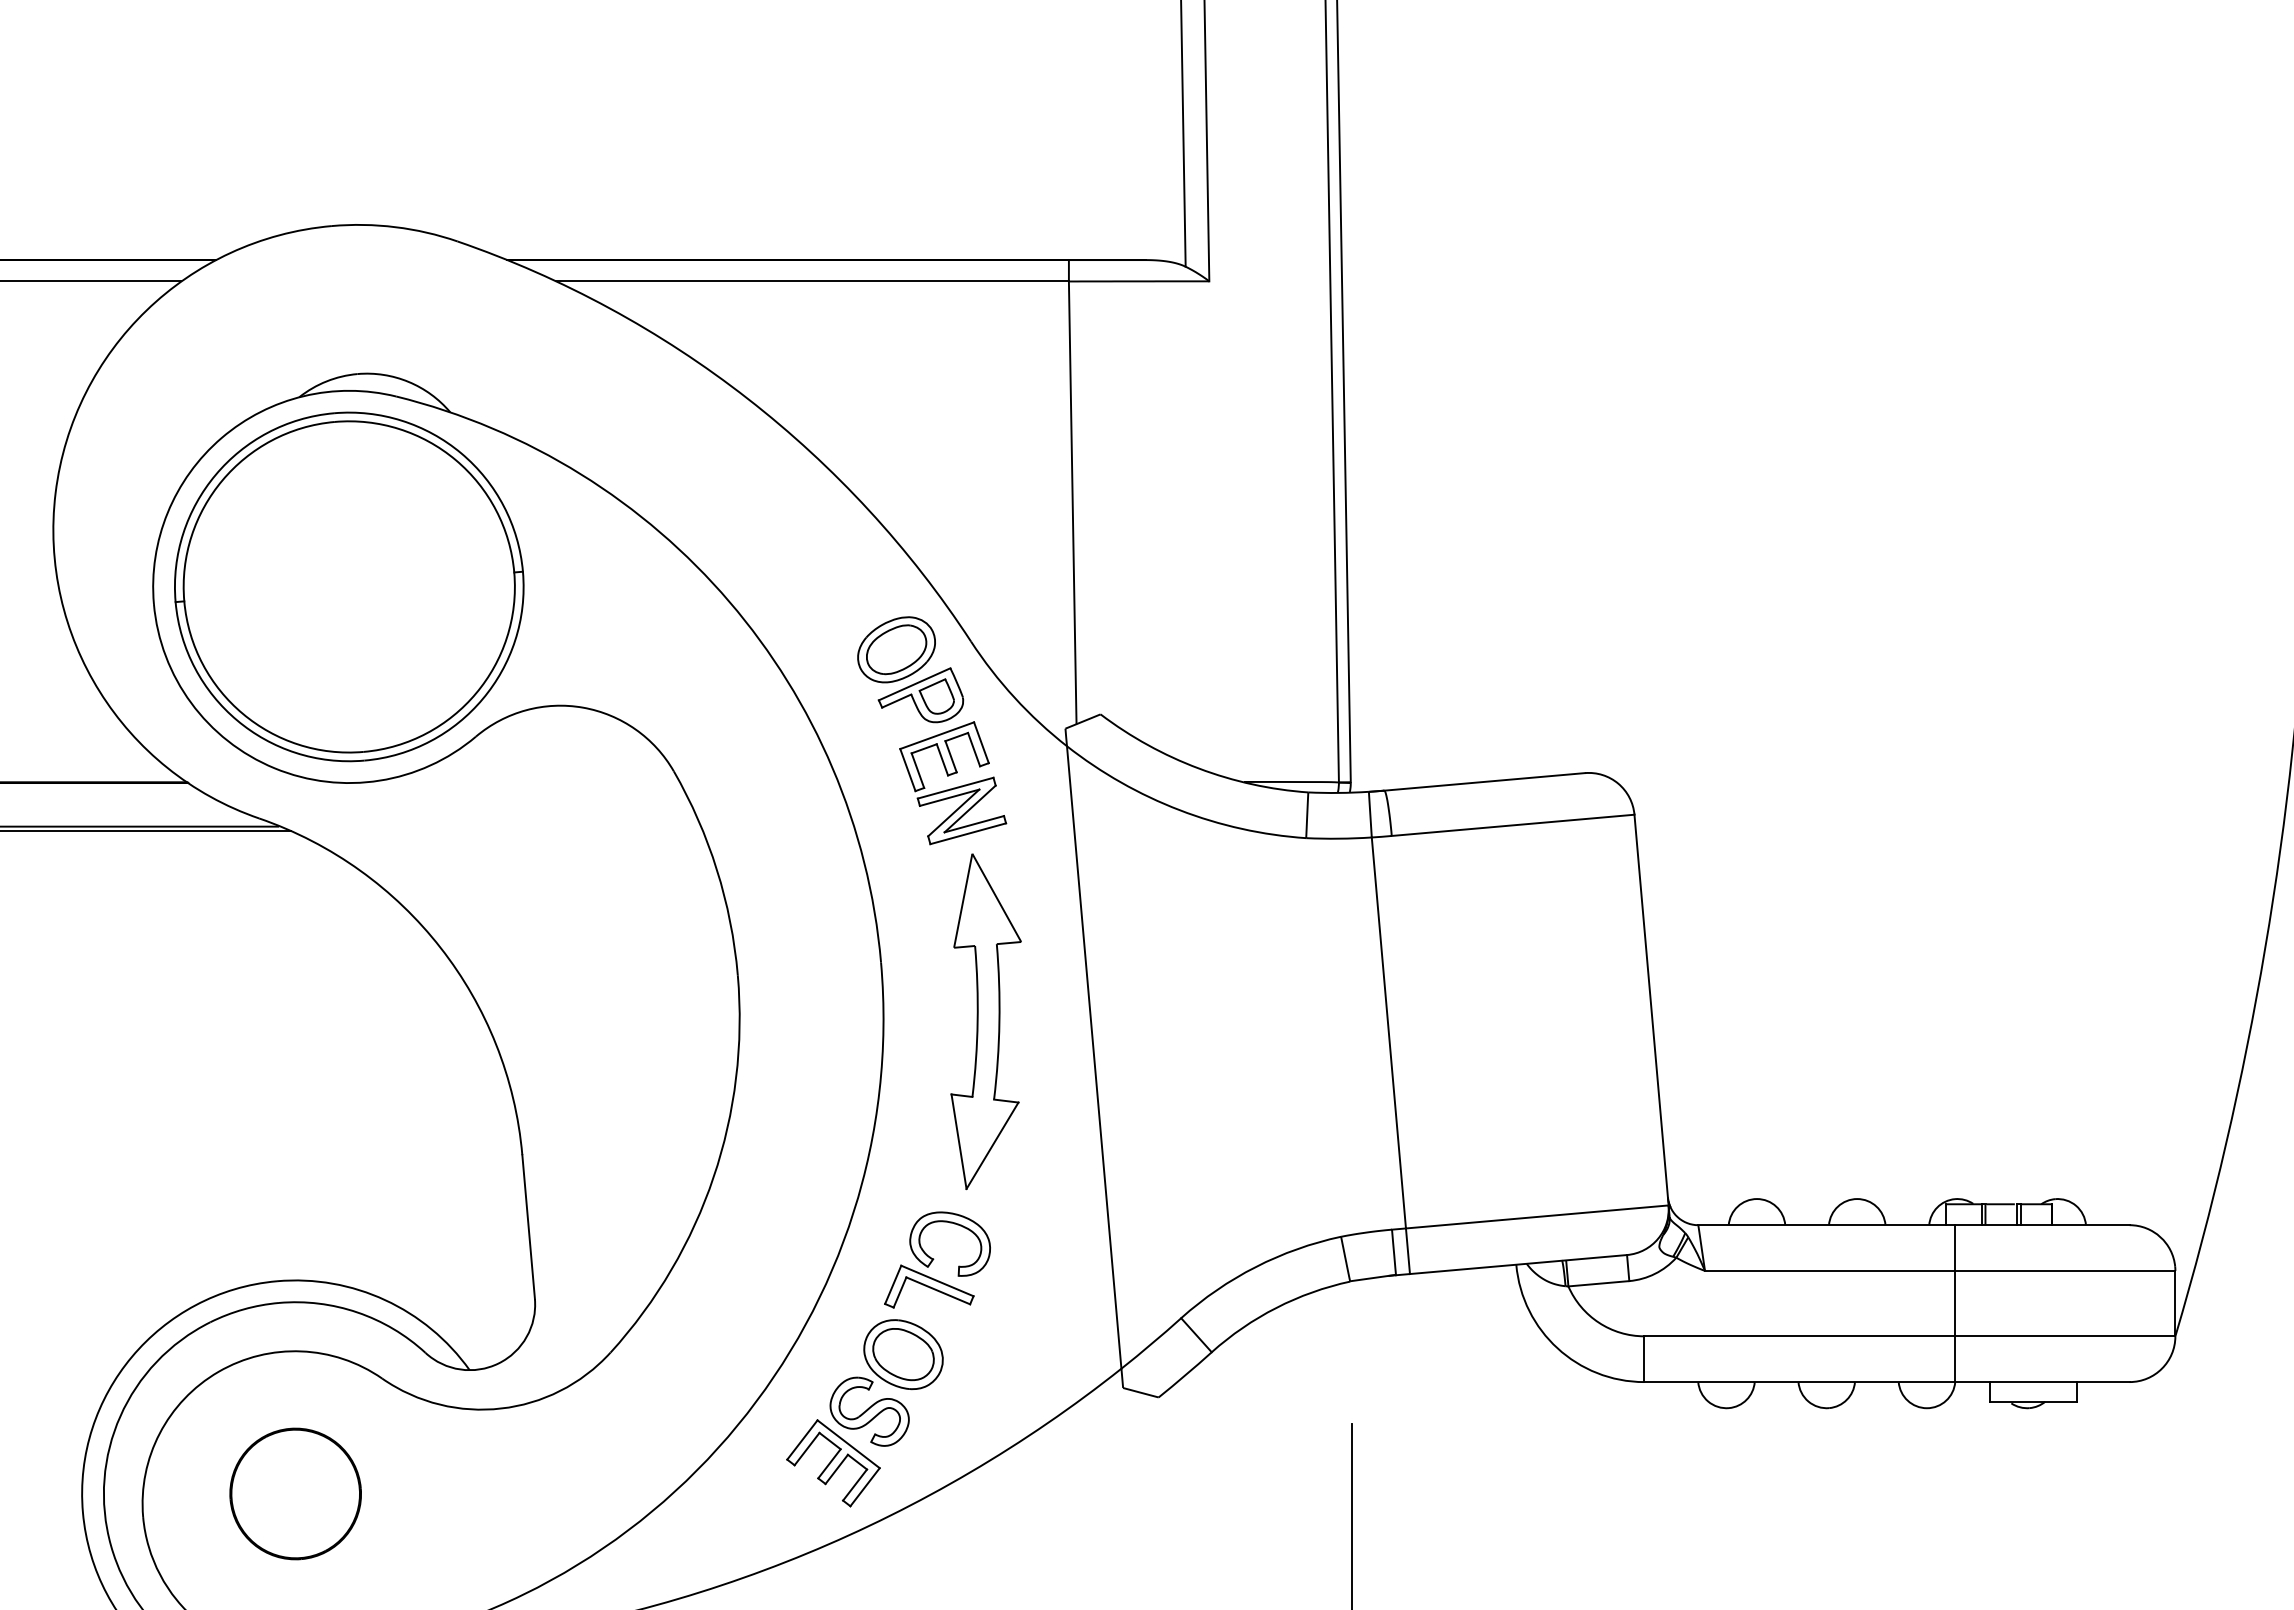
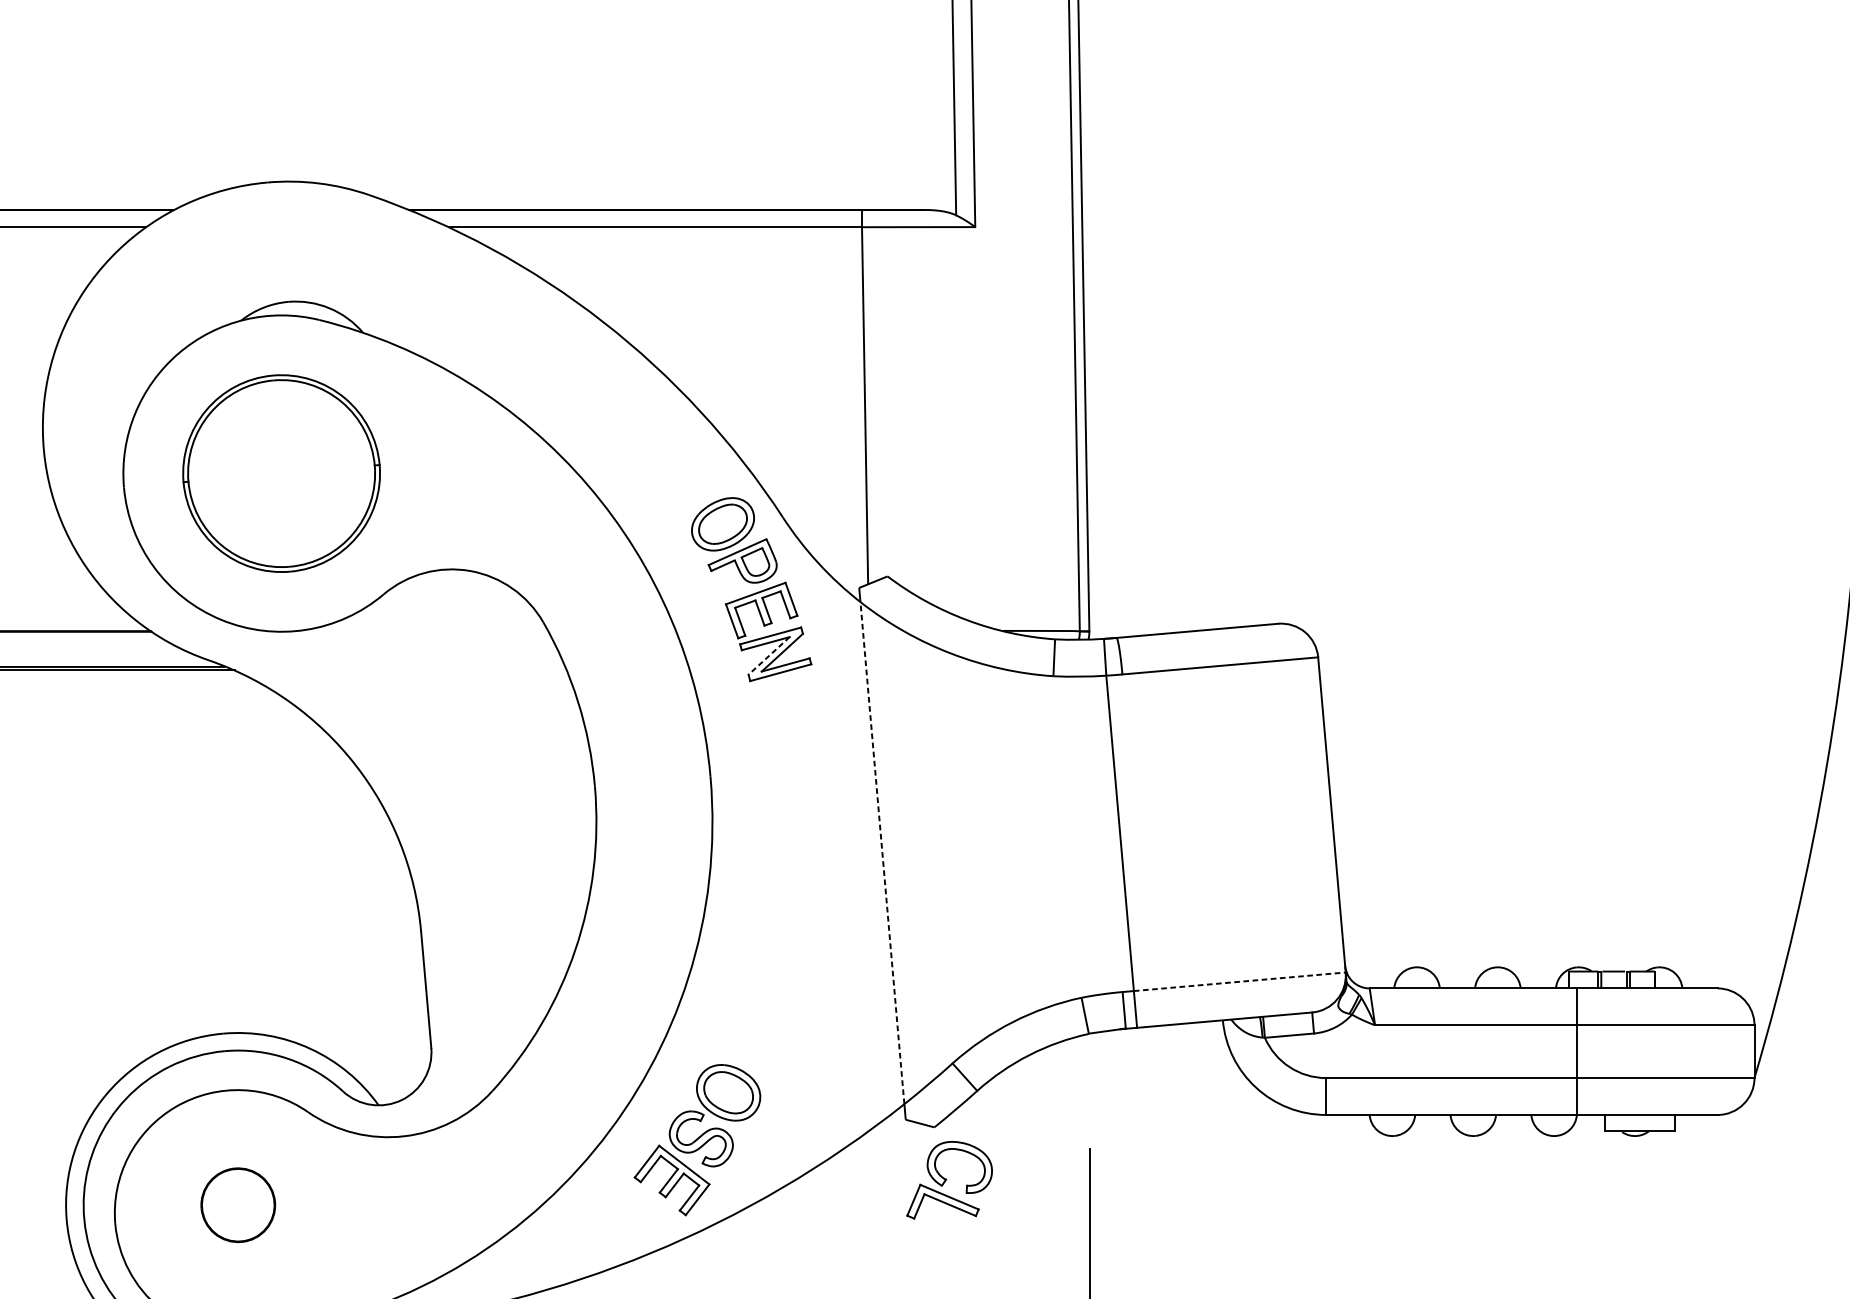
part: (349, 586) -> (281, 473), size x0.7
line: (953, 812) -> (768, 655), solid -> dashed
part: (985, 1021) -> (794, 824), removed
line: (1094, 1056) -> (882, 852), solid -> dashed
line: (1537, 1216) -> (1239, 981), solid -> dashed
part: (937, 1259) -> (949, 1179), moved
part: (295, 1493) -> (238, 1204), size x0.7

